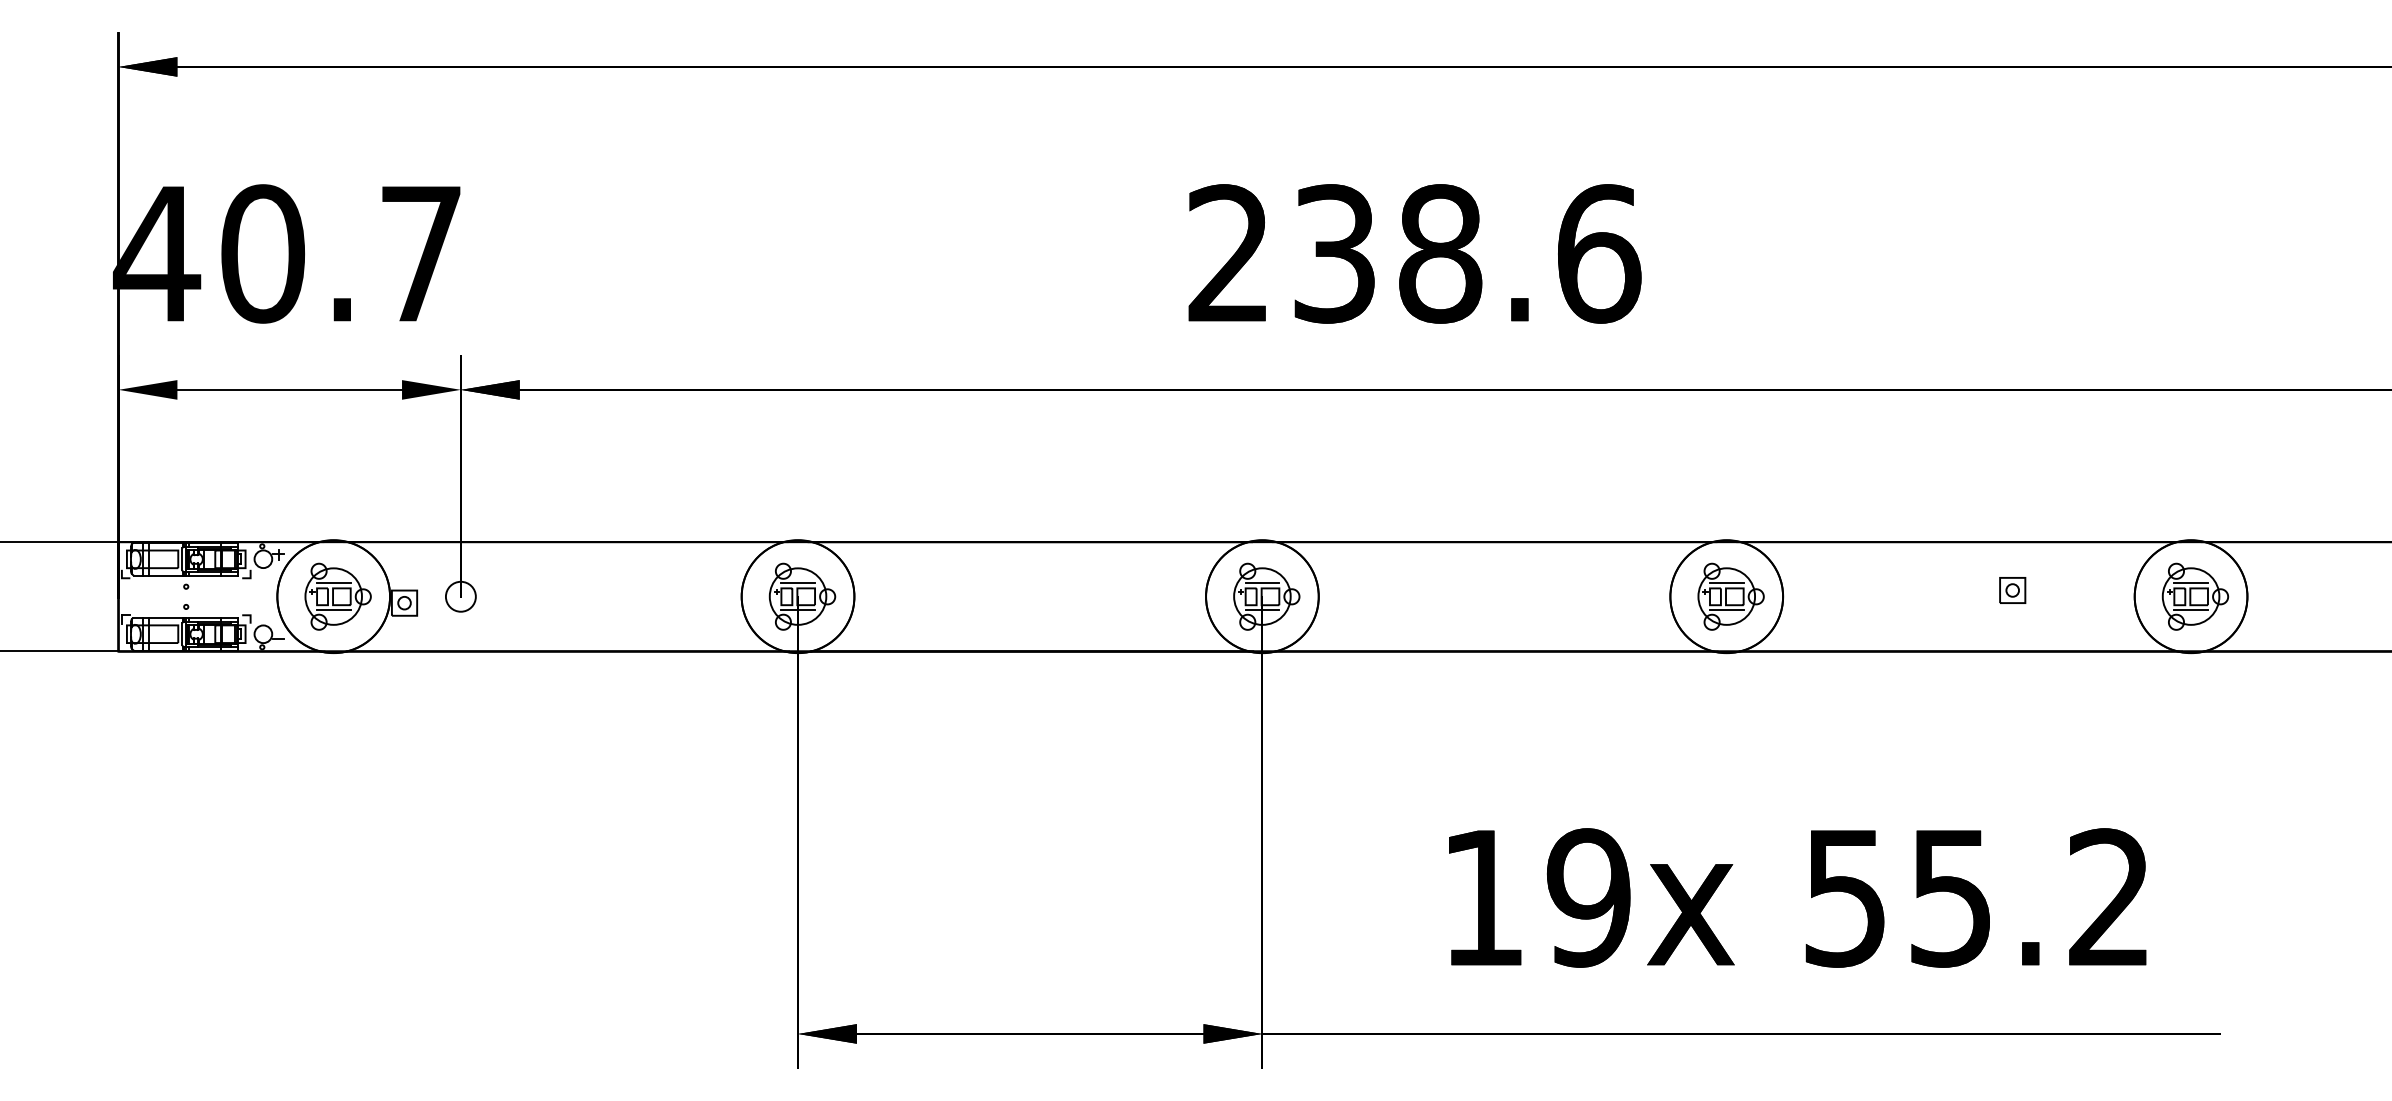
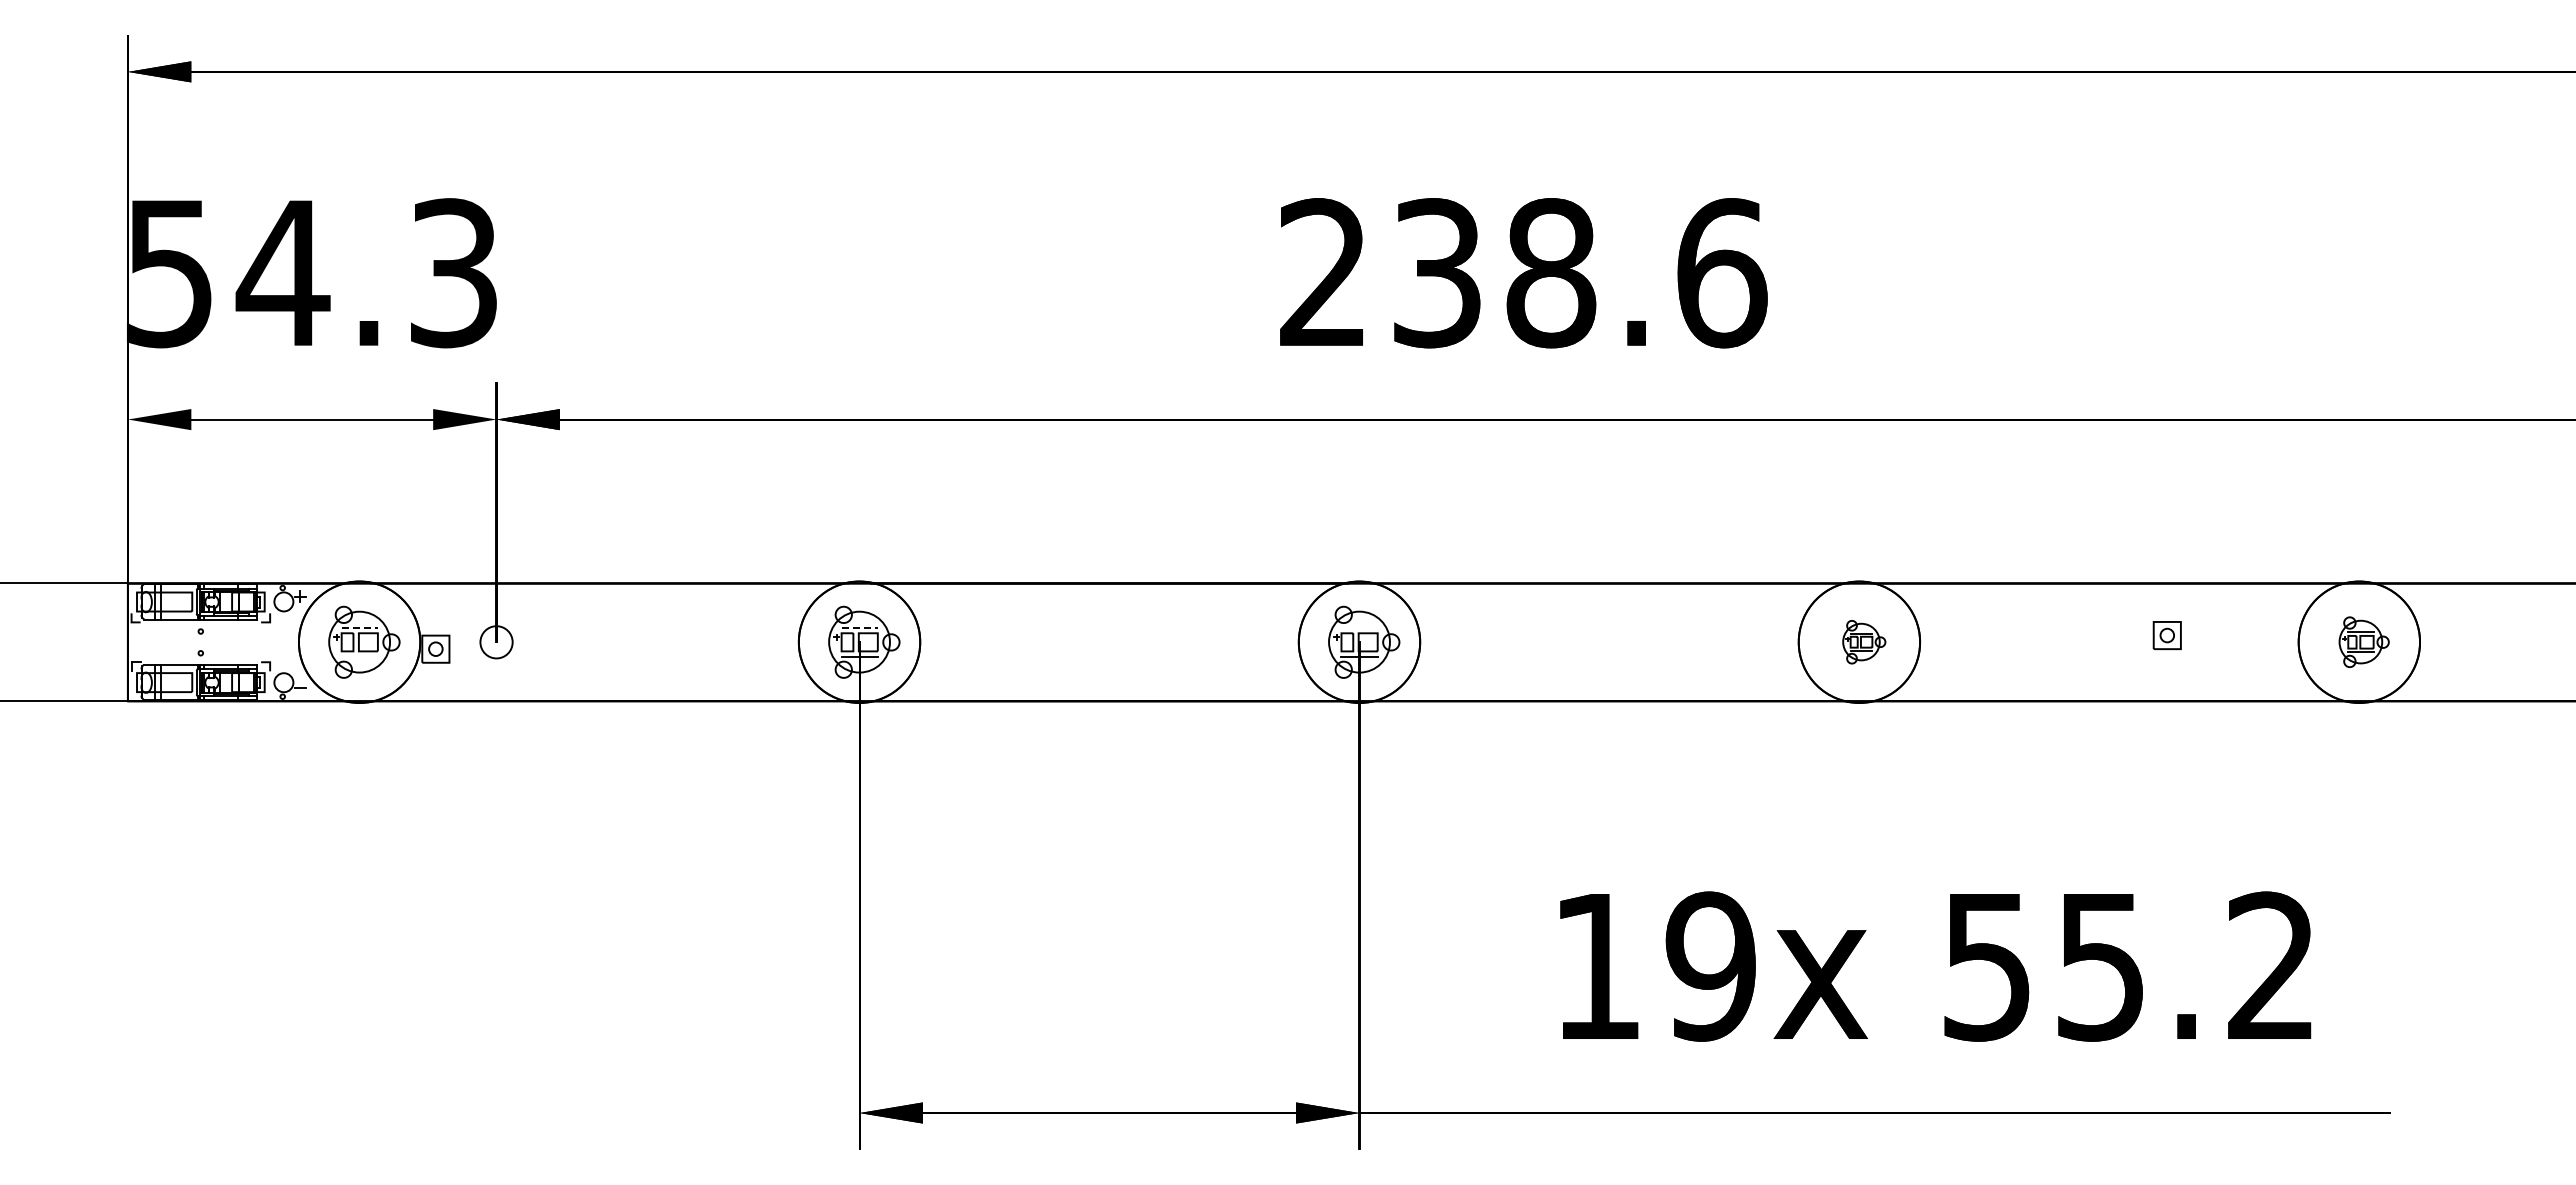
text: (286, 254) -> (308, 273), 40.7 -> 54.3
line: (334, 583) -> (360, 627), solid -> dashed
line: (798, 583) -> (860, 627), solid -> dashed
line: (1262, 583) -> (1359, 627), removed
part: (1731, 596) -> (1864, 641), size x0.6
part: (2195, 596) -> (2364, 641), size x0.7
line: (333, 609) -> (359, 656), removed

